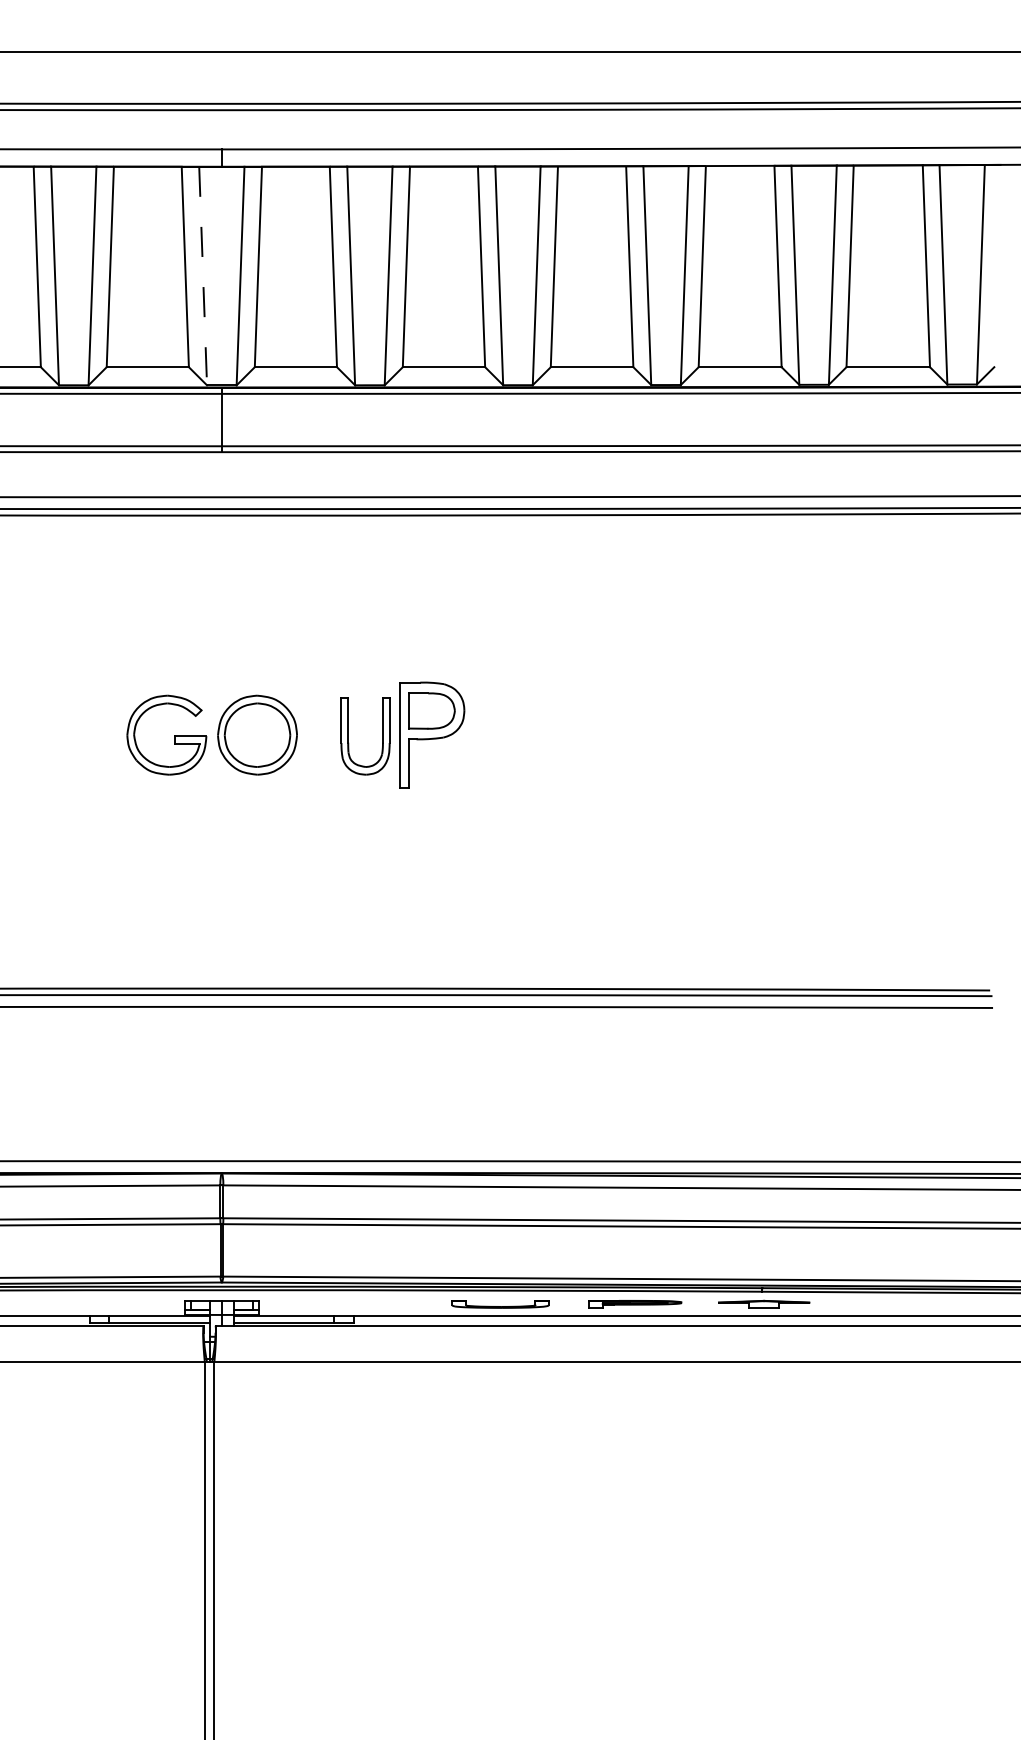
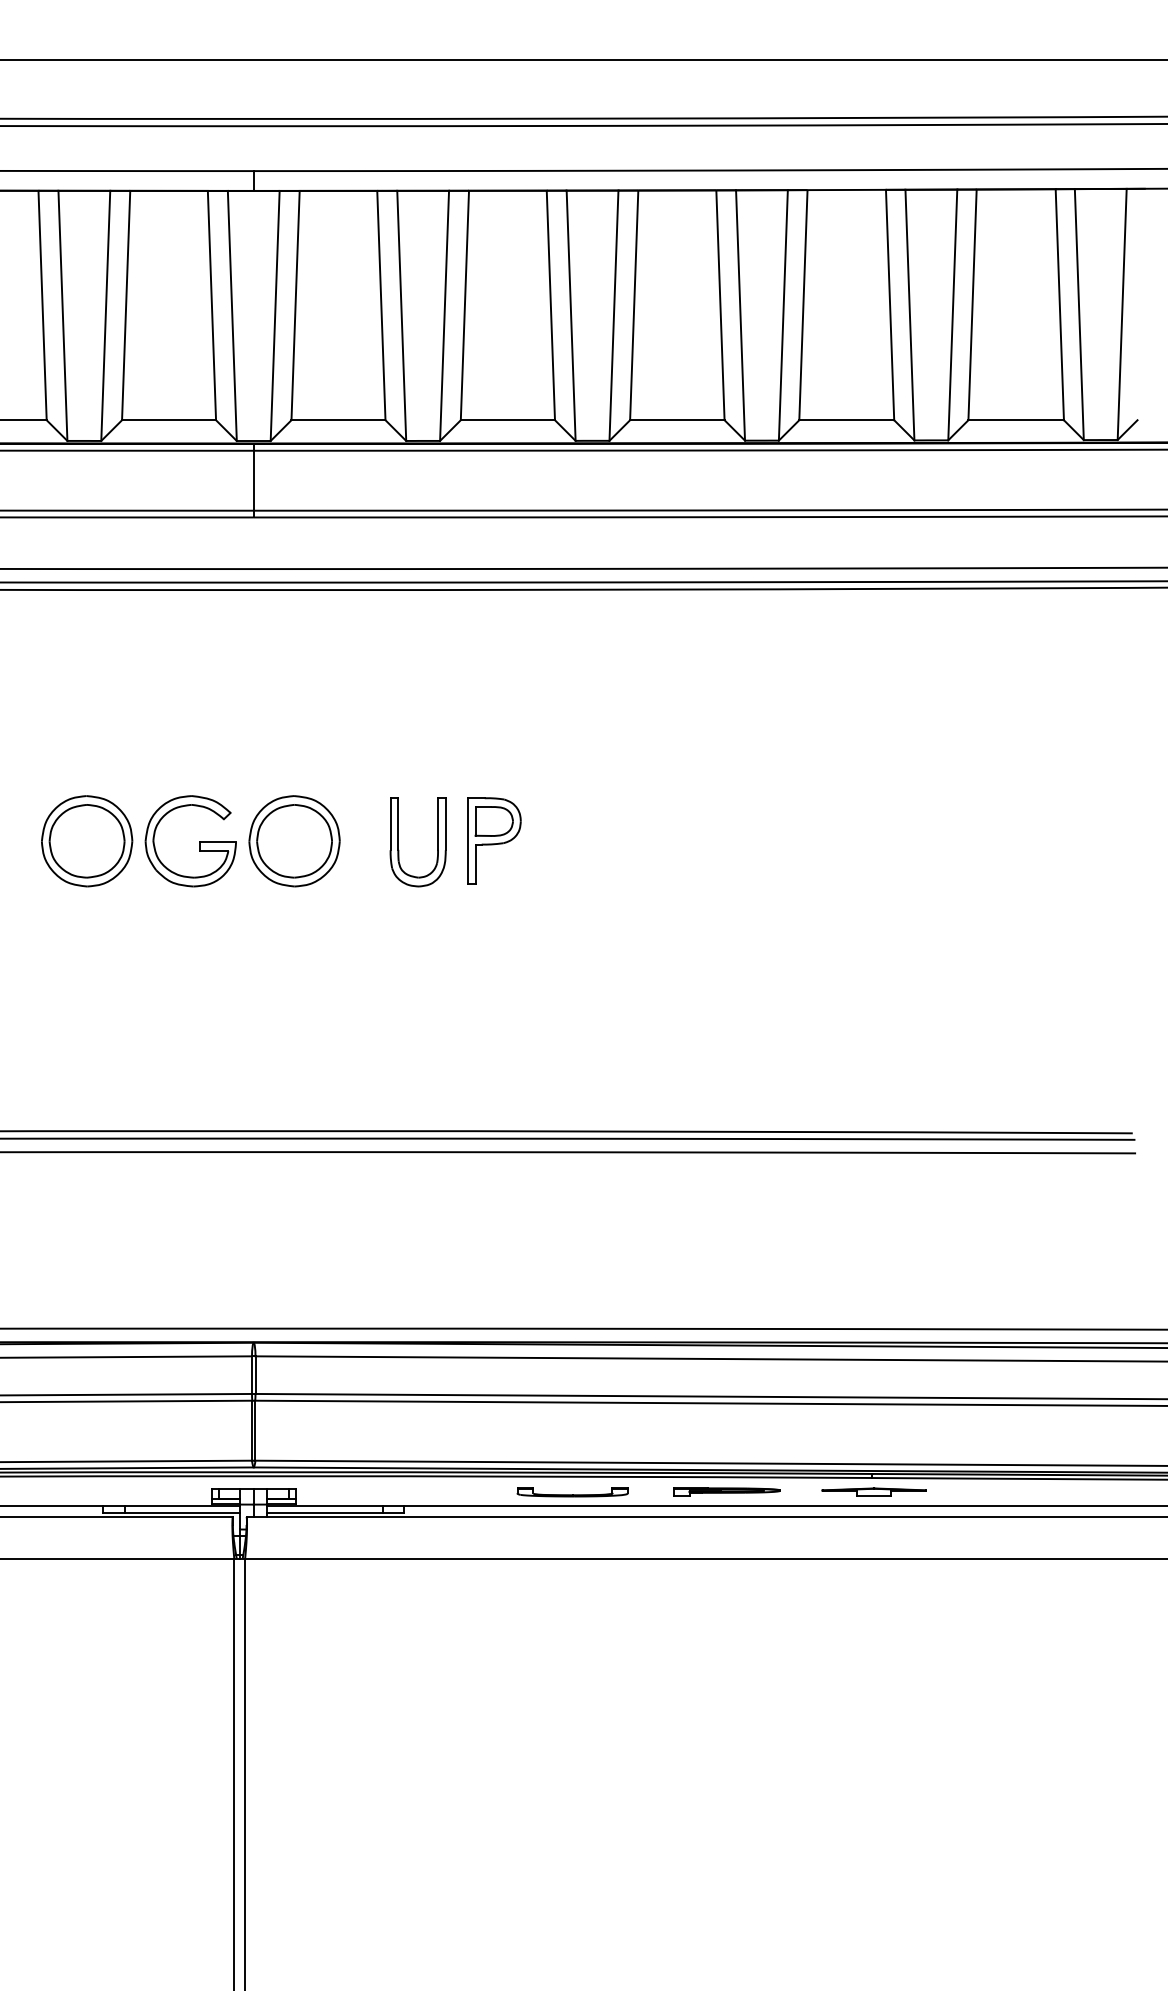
line: (203, 276) -> (232, 316), dashed -> solid
part: (75, 734) -> (86, 840), added
part: (432, 734) -> (494, 840), size x0.71

